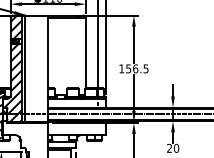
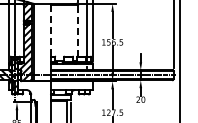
line: (47, 52) -> (50, 30), solid -> dashed
line: (85, 52) -> (77, 30), solid -> dashed

